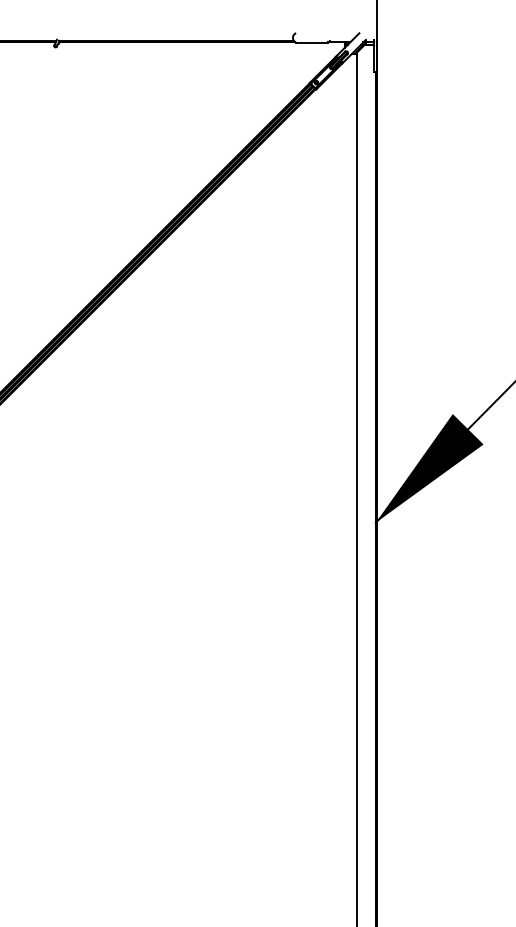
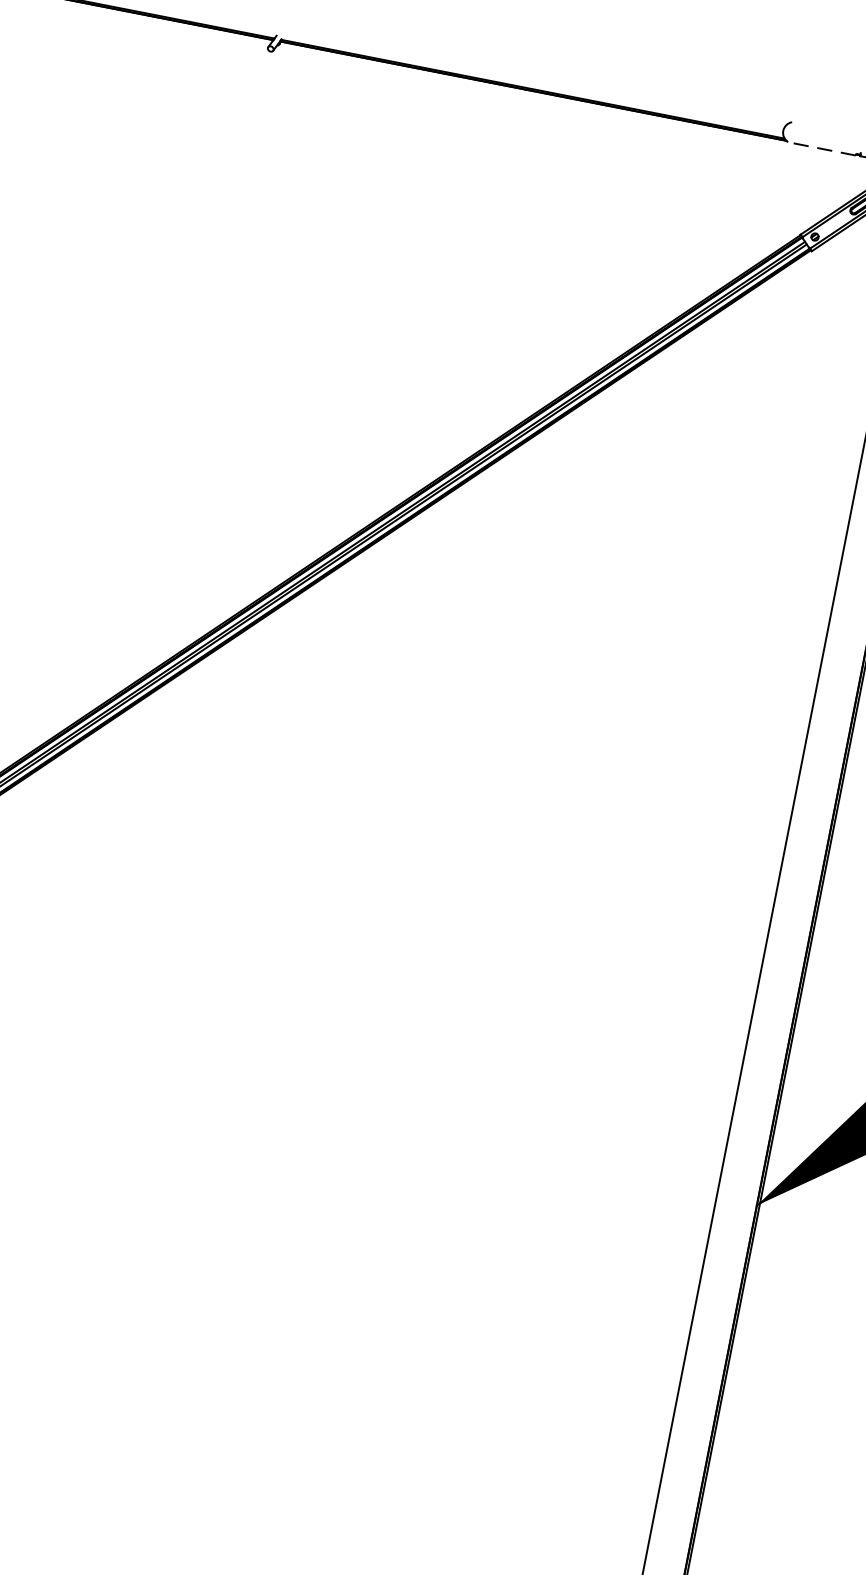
line: (311, 42) -> (821, 148), solid -> dashed

